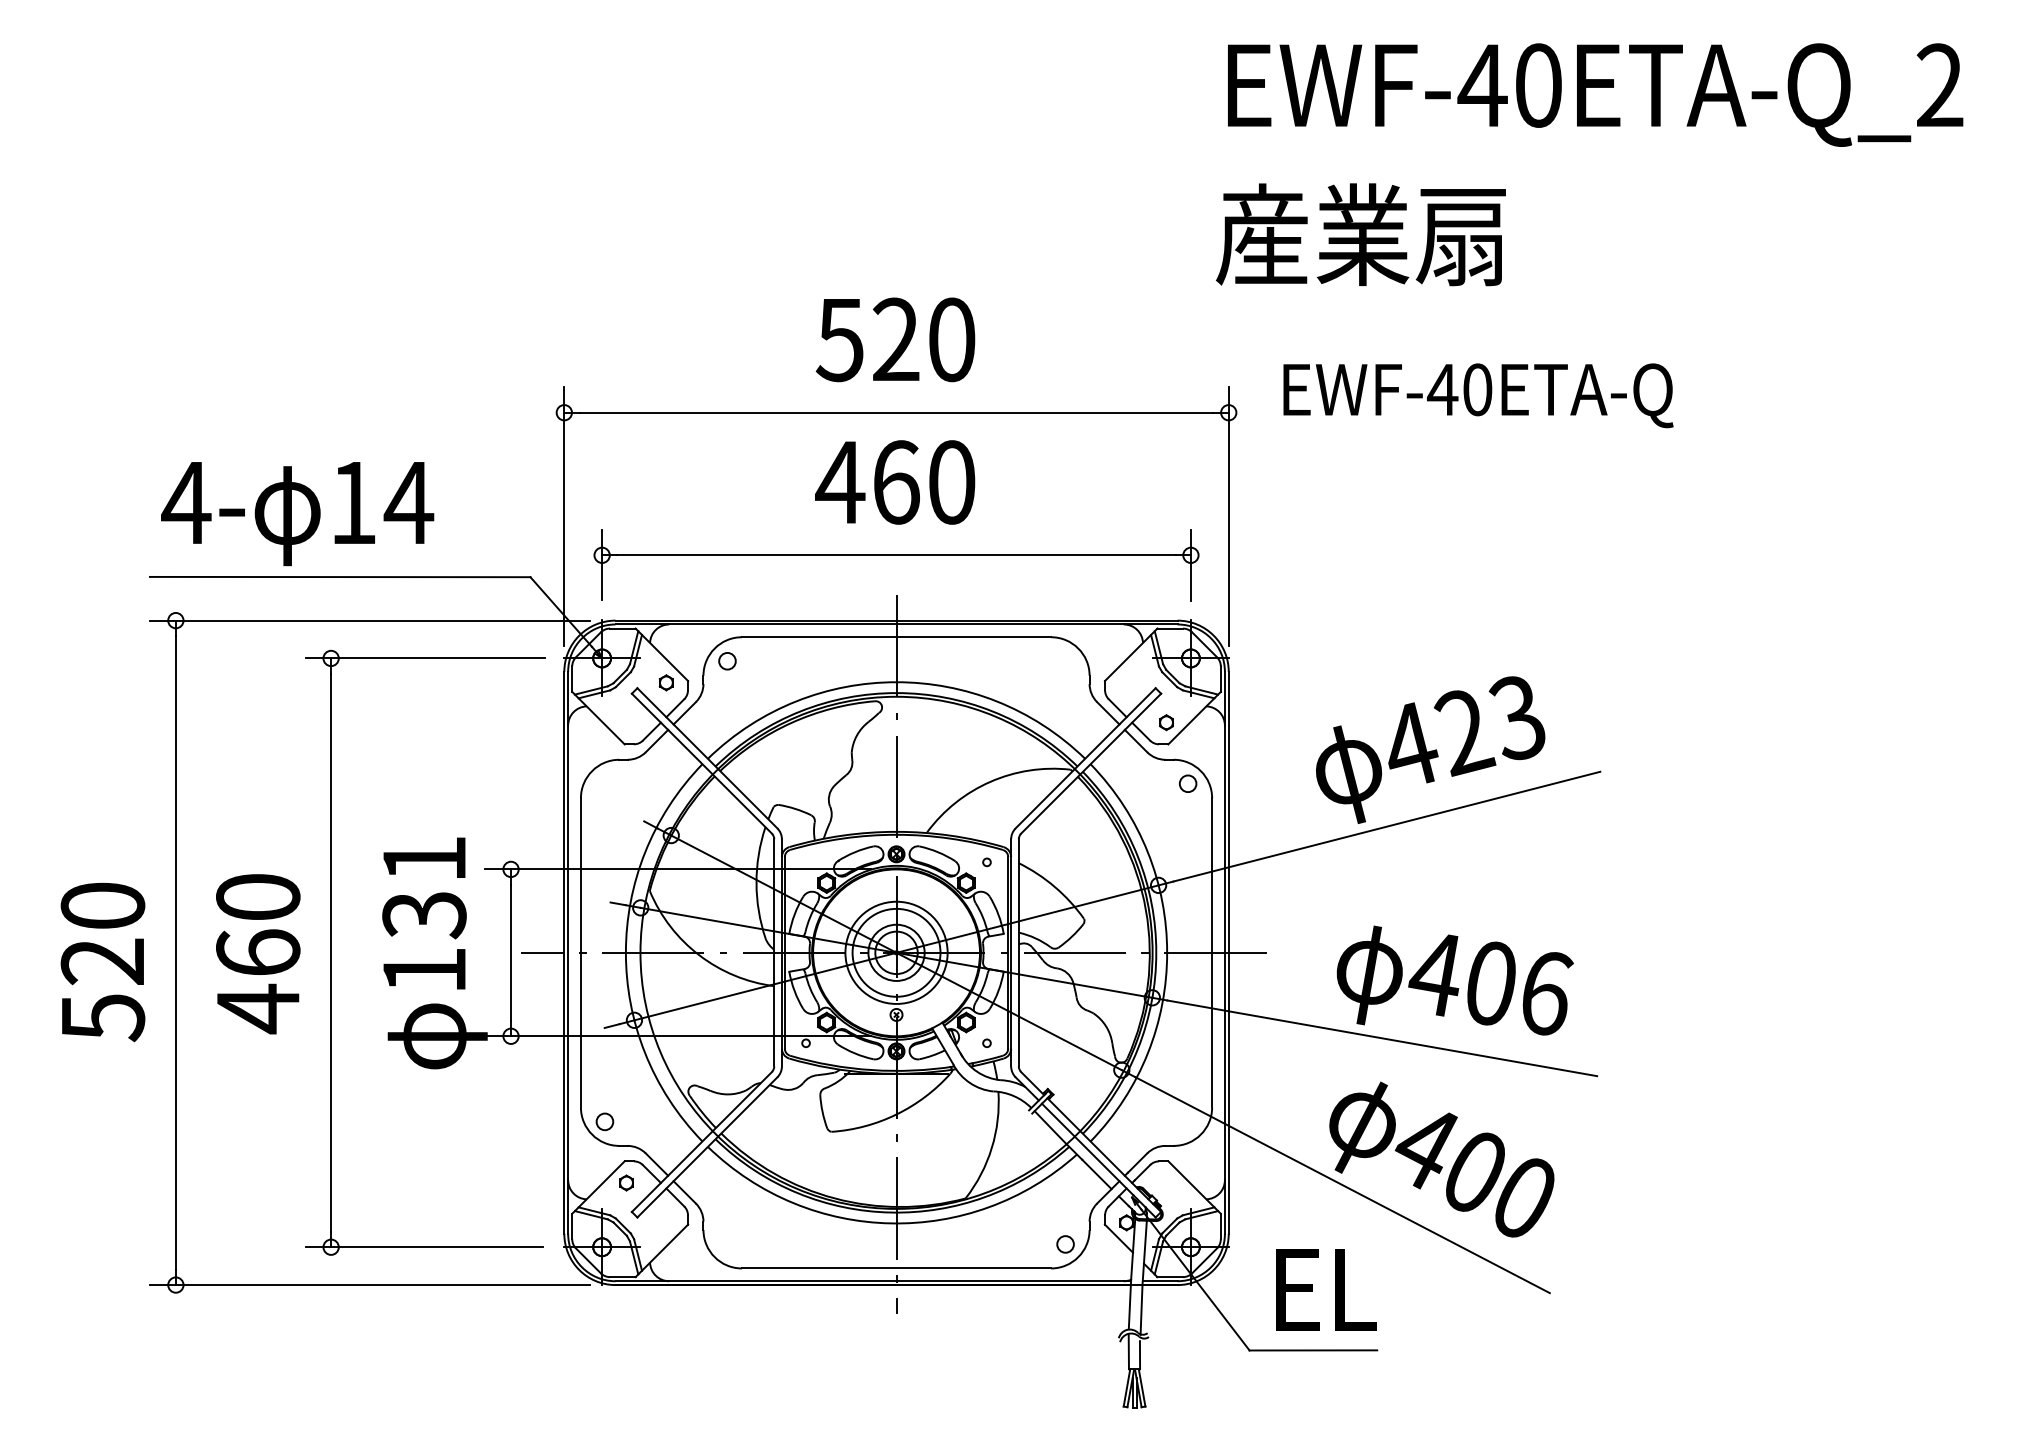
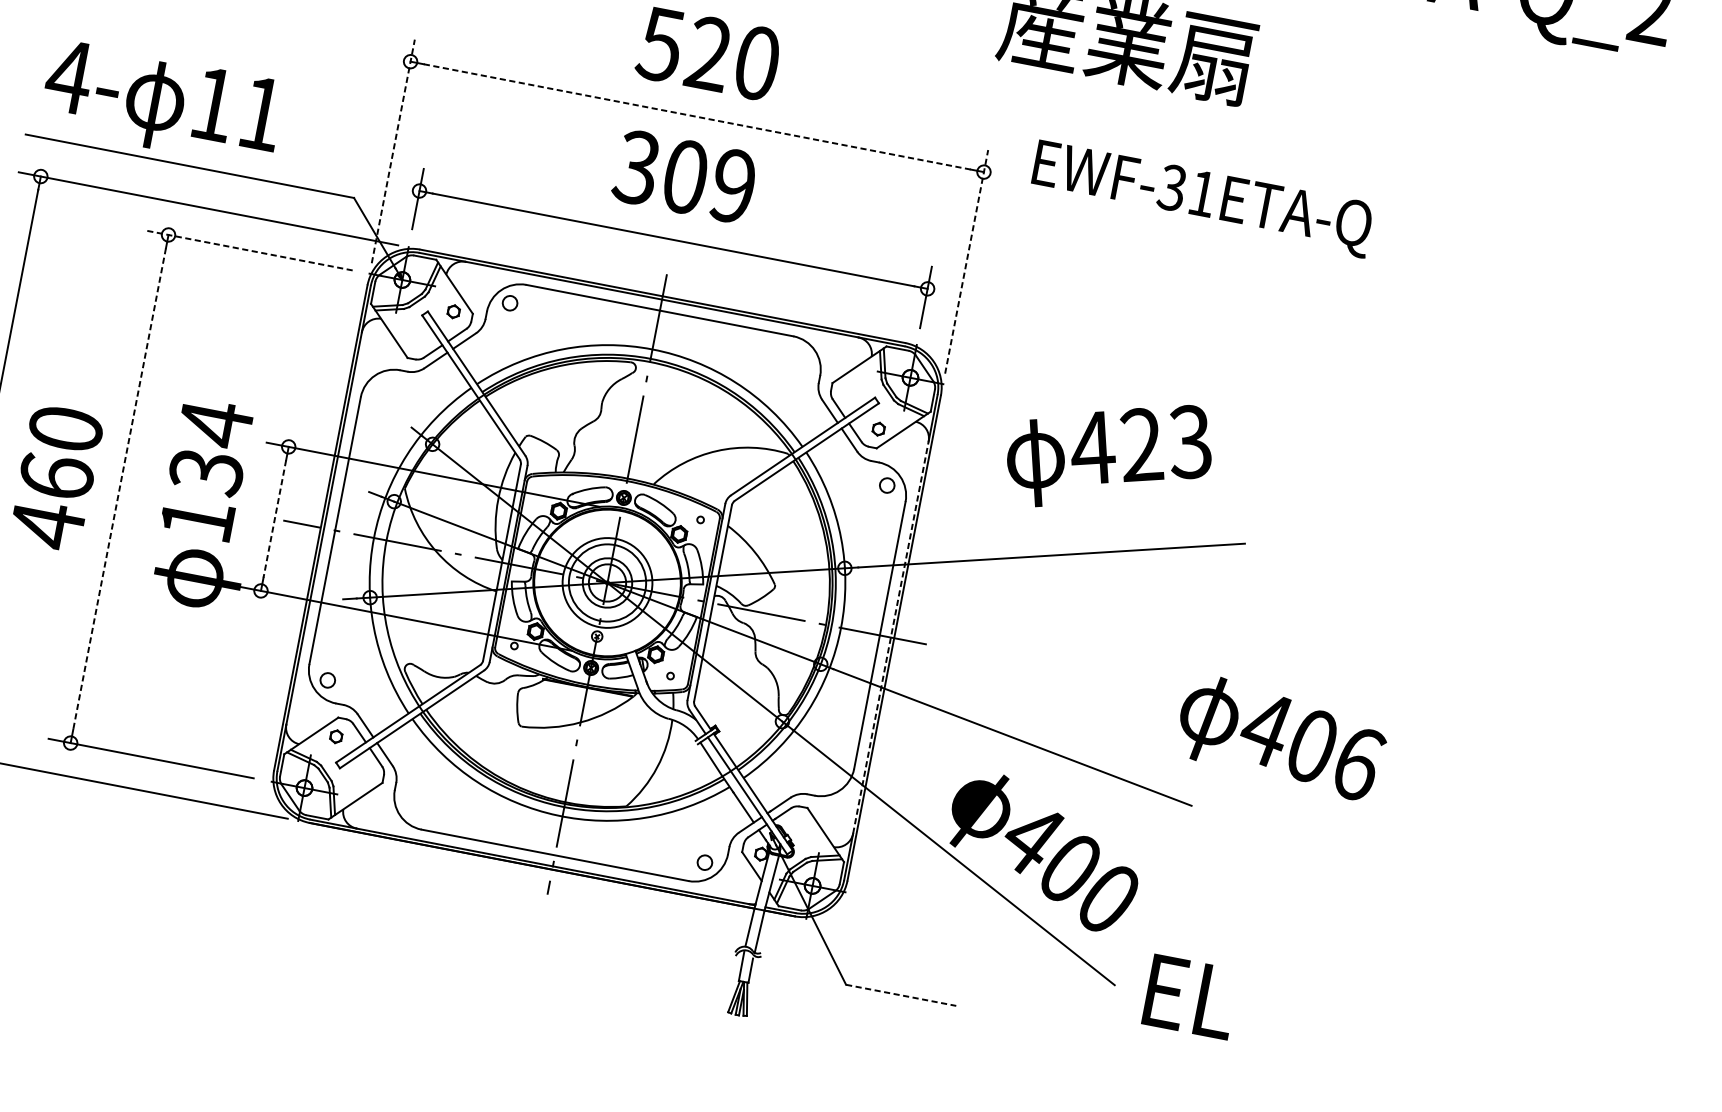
text: (1459, 389) -> (1186, 190), EWF-40ETA-Q -> EWF-31ETA-Q
line: (896, 412) -> (697, 116), solid -> dashed
text: (895, 482) -> (684, 176), 460 -> 309
text: (408, 502) -> (261, 113), 14 -> 11
line: (564, 516) -> (393, 151), solid -> dashed
line: (1228, 516) -> (966, 261), solid -> dashed
line: (424, 658) -> (249, 250), solid -> dashed
text: (1430, 749) -> (1110, 454), moved
text: (424, 859) -> (215, 423), 131 -> 134
line: (1224, 952) -> (890, 637), solid -> dashed
line: (331, 953) -> (119, 489), solid -> dashed
line: (511, 953) -> (275, 519), solid -> dashed
text: (1454, 980) -> (1281, 737), moved
text: (1326, 1289) -> (1190, 996), moved
line: (1313, 1350) -> (901, 995), solid -> dashed

